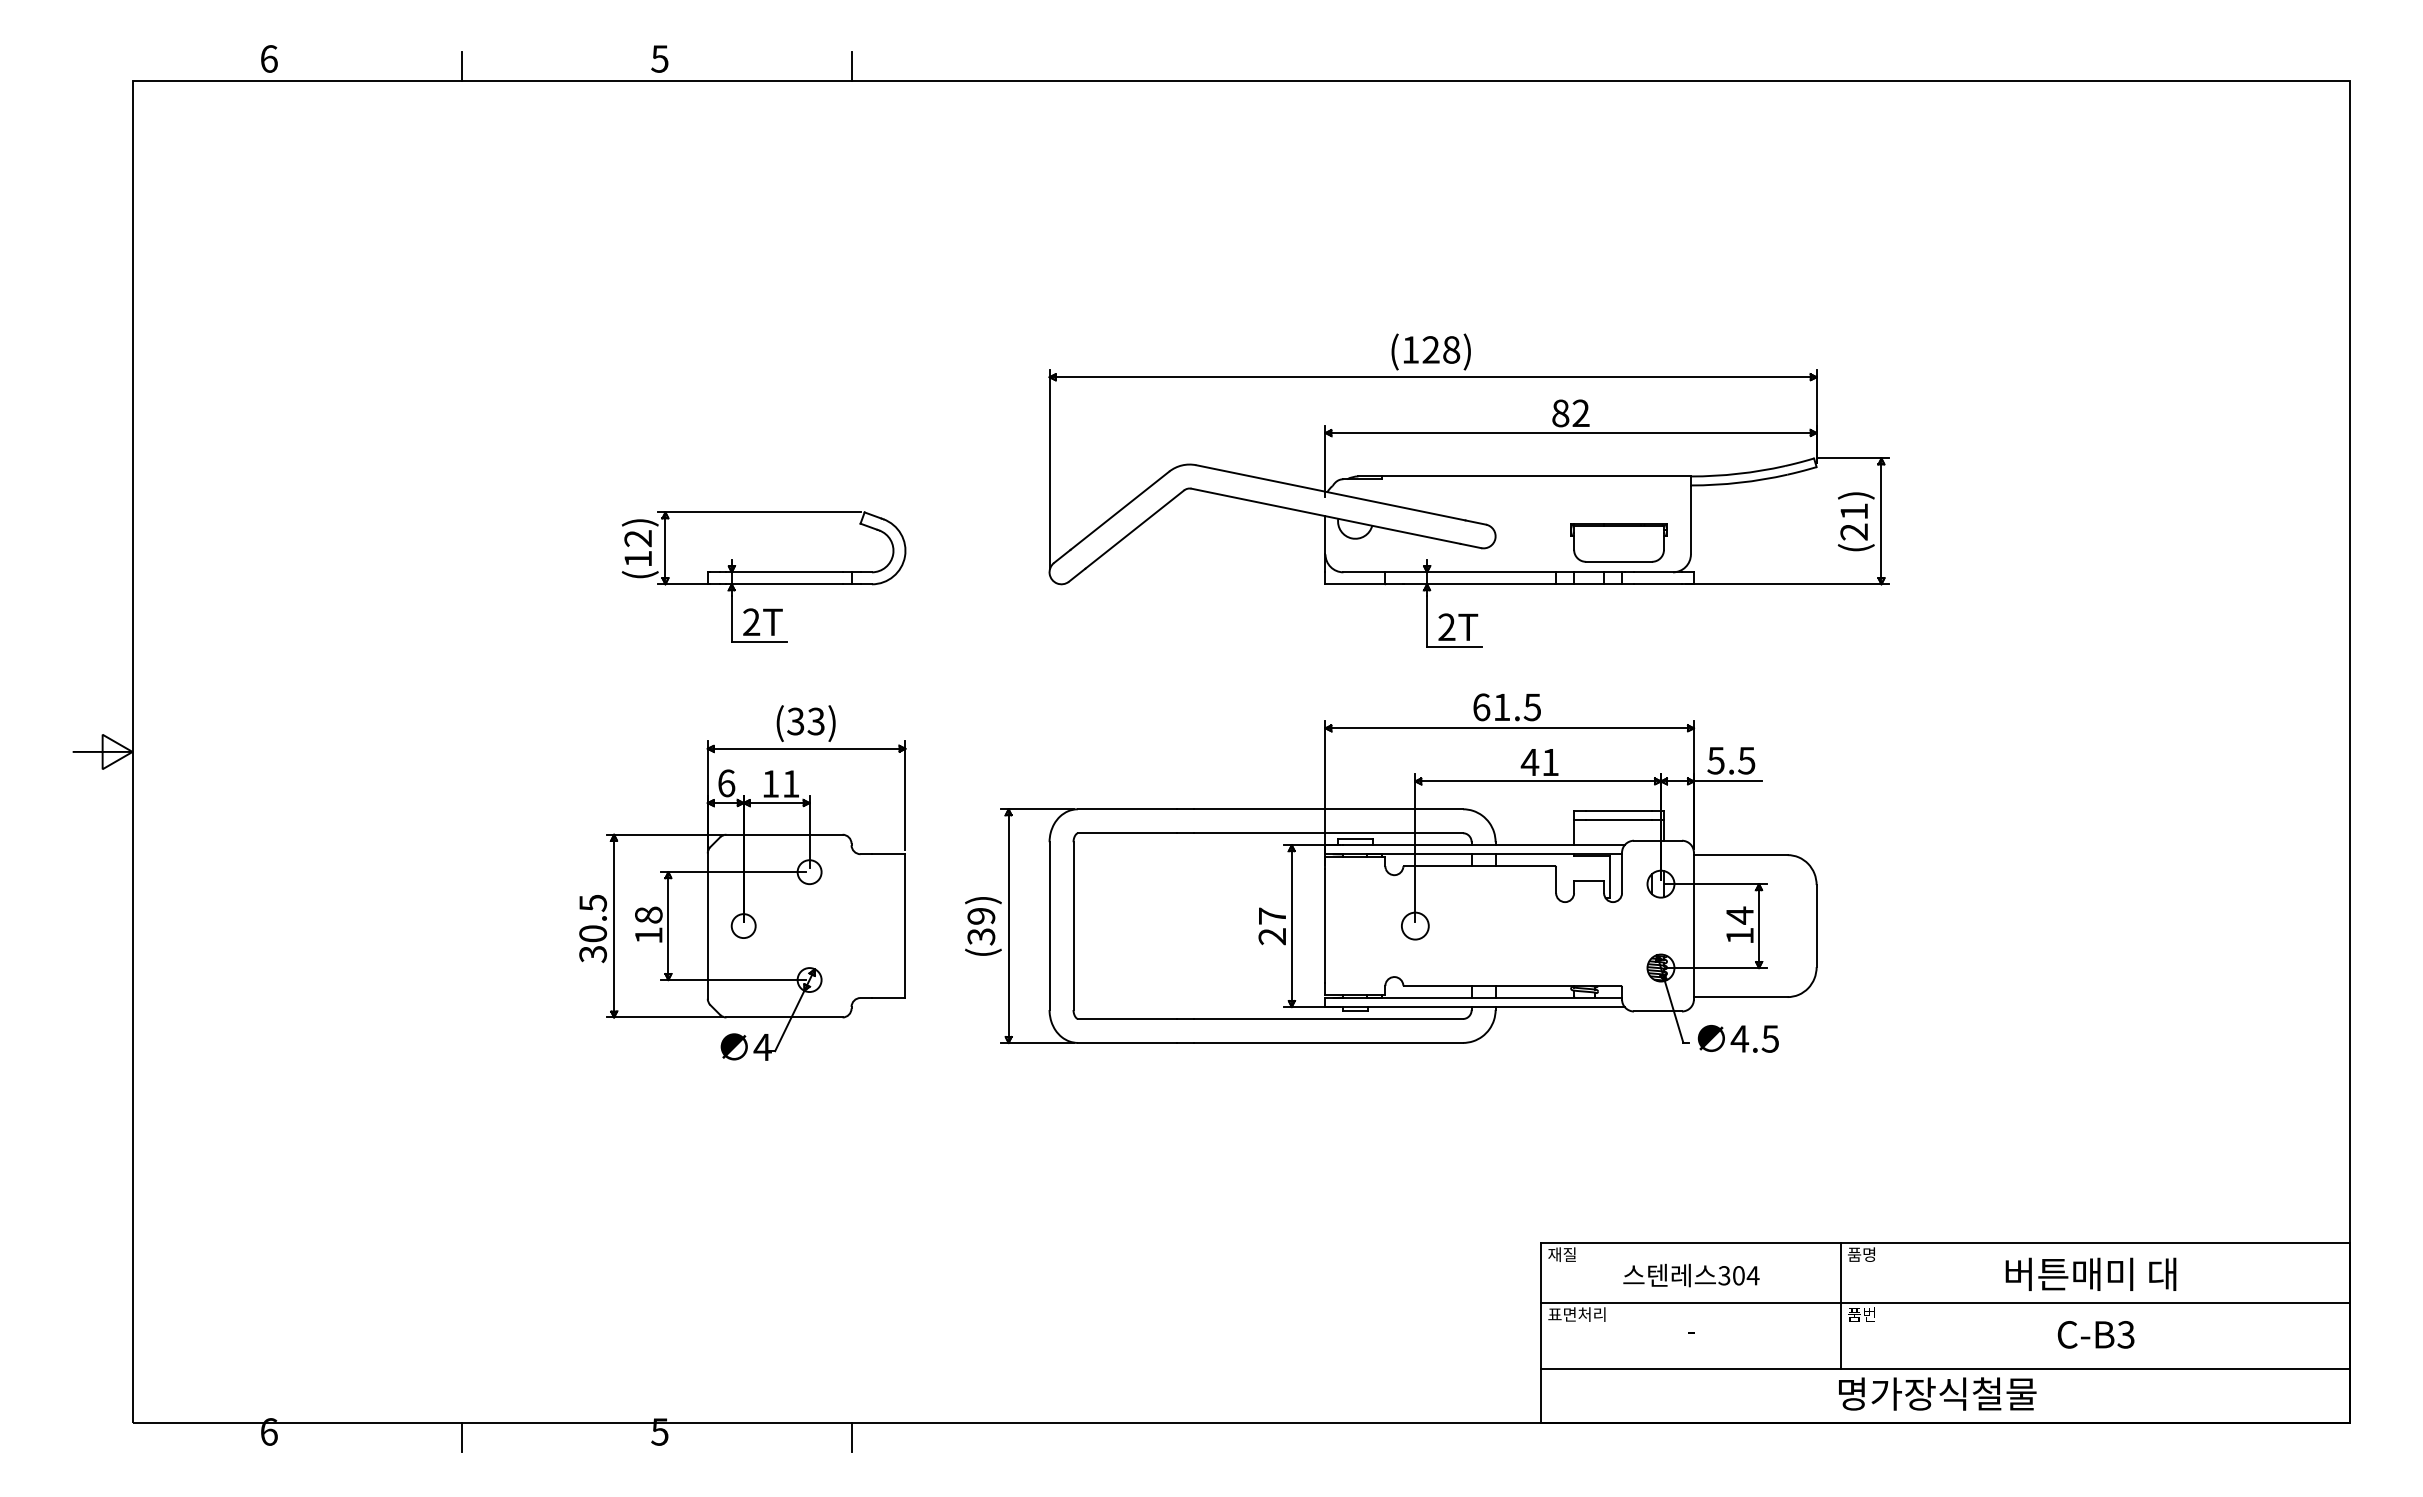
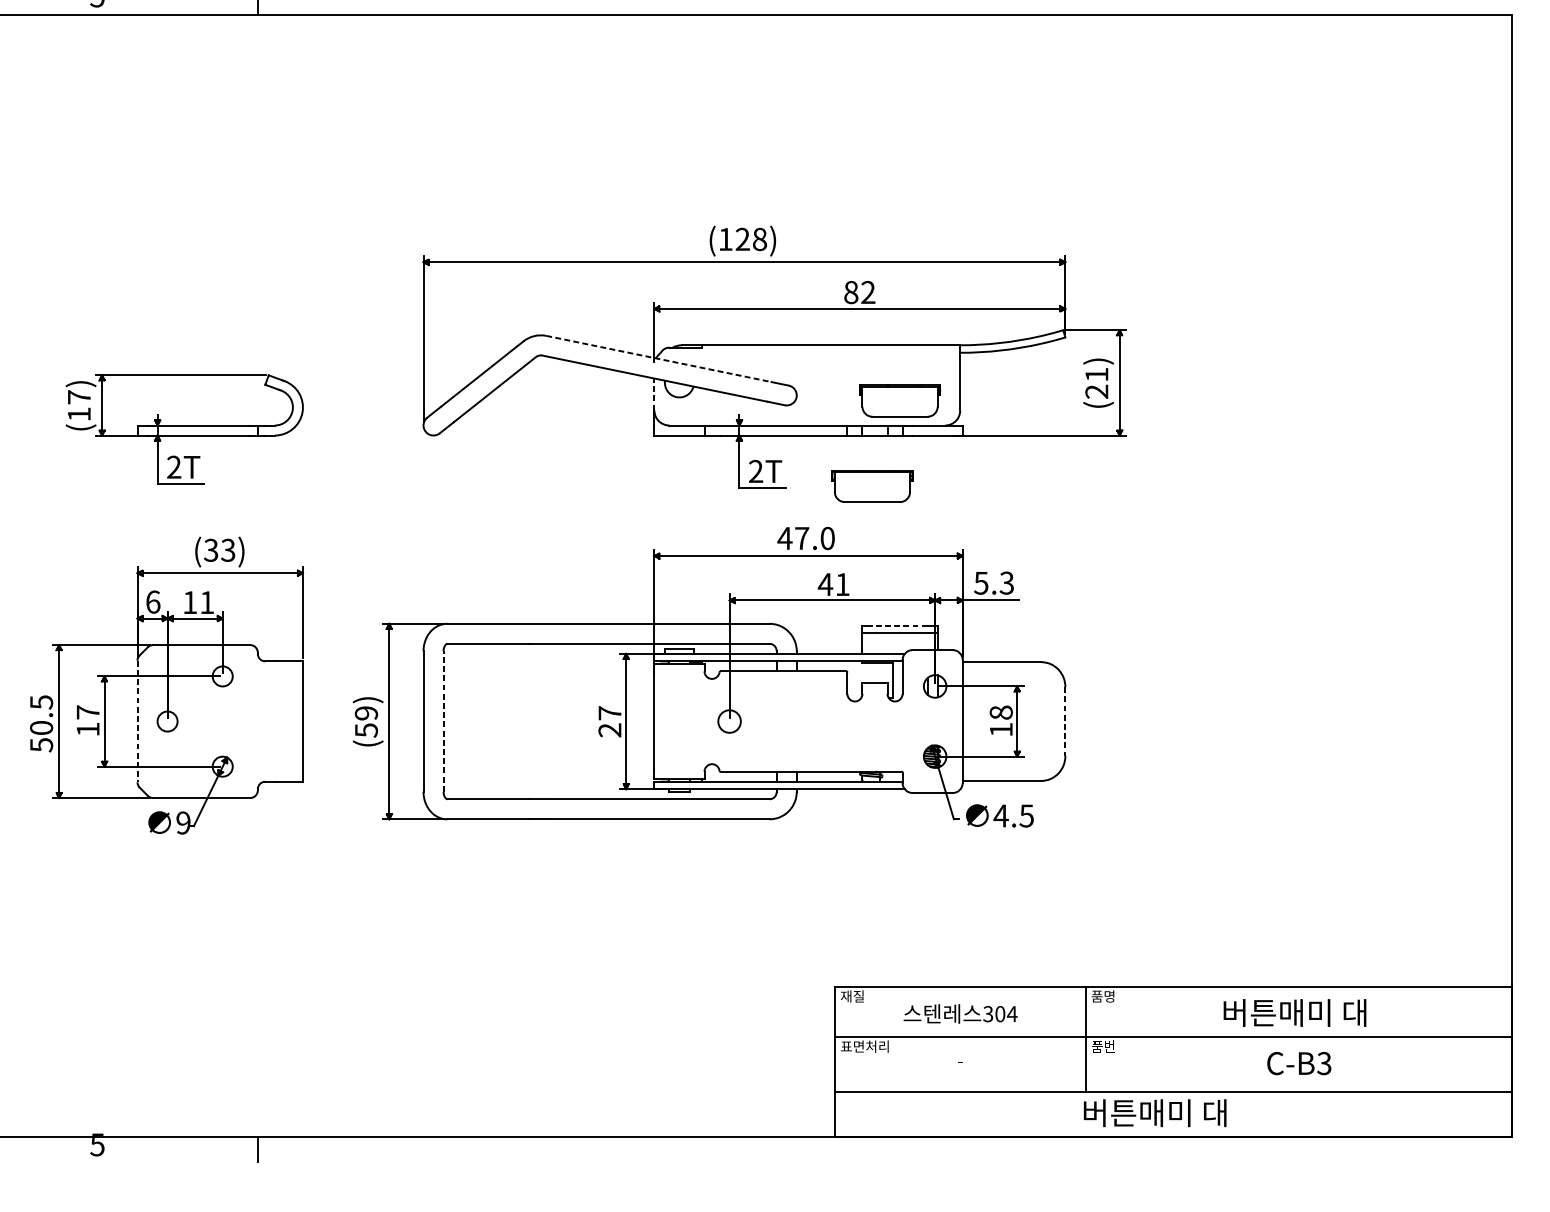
line: (1331, 492) -> (659, 358), solid -> dashed
line: (1325, 534) -> (654, 393), solid -> dashed
text: (637, 538) -> (78, 397), (12) -> (17)
part: (1585, 644) -> (871, 485), added
text: (1506, 707) -> (805, 538), 61.5 -> 47.0
text: (1746, 760) -> (1006, 582), 5.5 -> 5.3
line: (1619, 811) -> (900, 625), solid -> dashed
text: (648, 914) -> (87, 711), 18 -> 17
text: (1739, 915) -> (1000, 712), 14 -> 18
line: (707, 926) -> (137, 721), solid -> dashed
line: (1073, 926) -> (443, 721), solid -> dashed
line: (1816, 926) -> (1065, 721), solid -> dashed
text: (980, 936) -> (365, 730), (39) -> (59)
text: (592, 954) -> (41, 745), 30.5 -> 50.5
text: (762, 1047) -> (183, 823), 4 -> 9
text: (1937, 1393) -> (1166, 1112), 명가장식철물 -> 버튼매미 대

